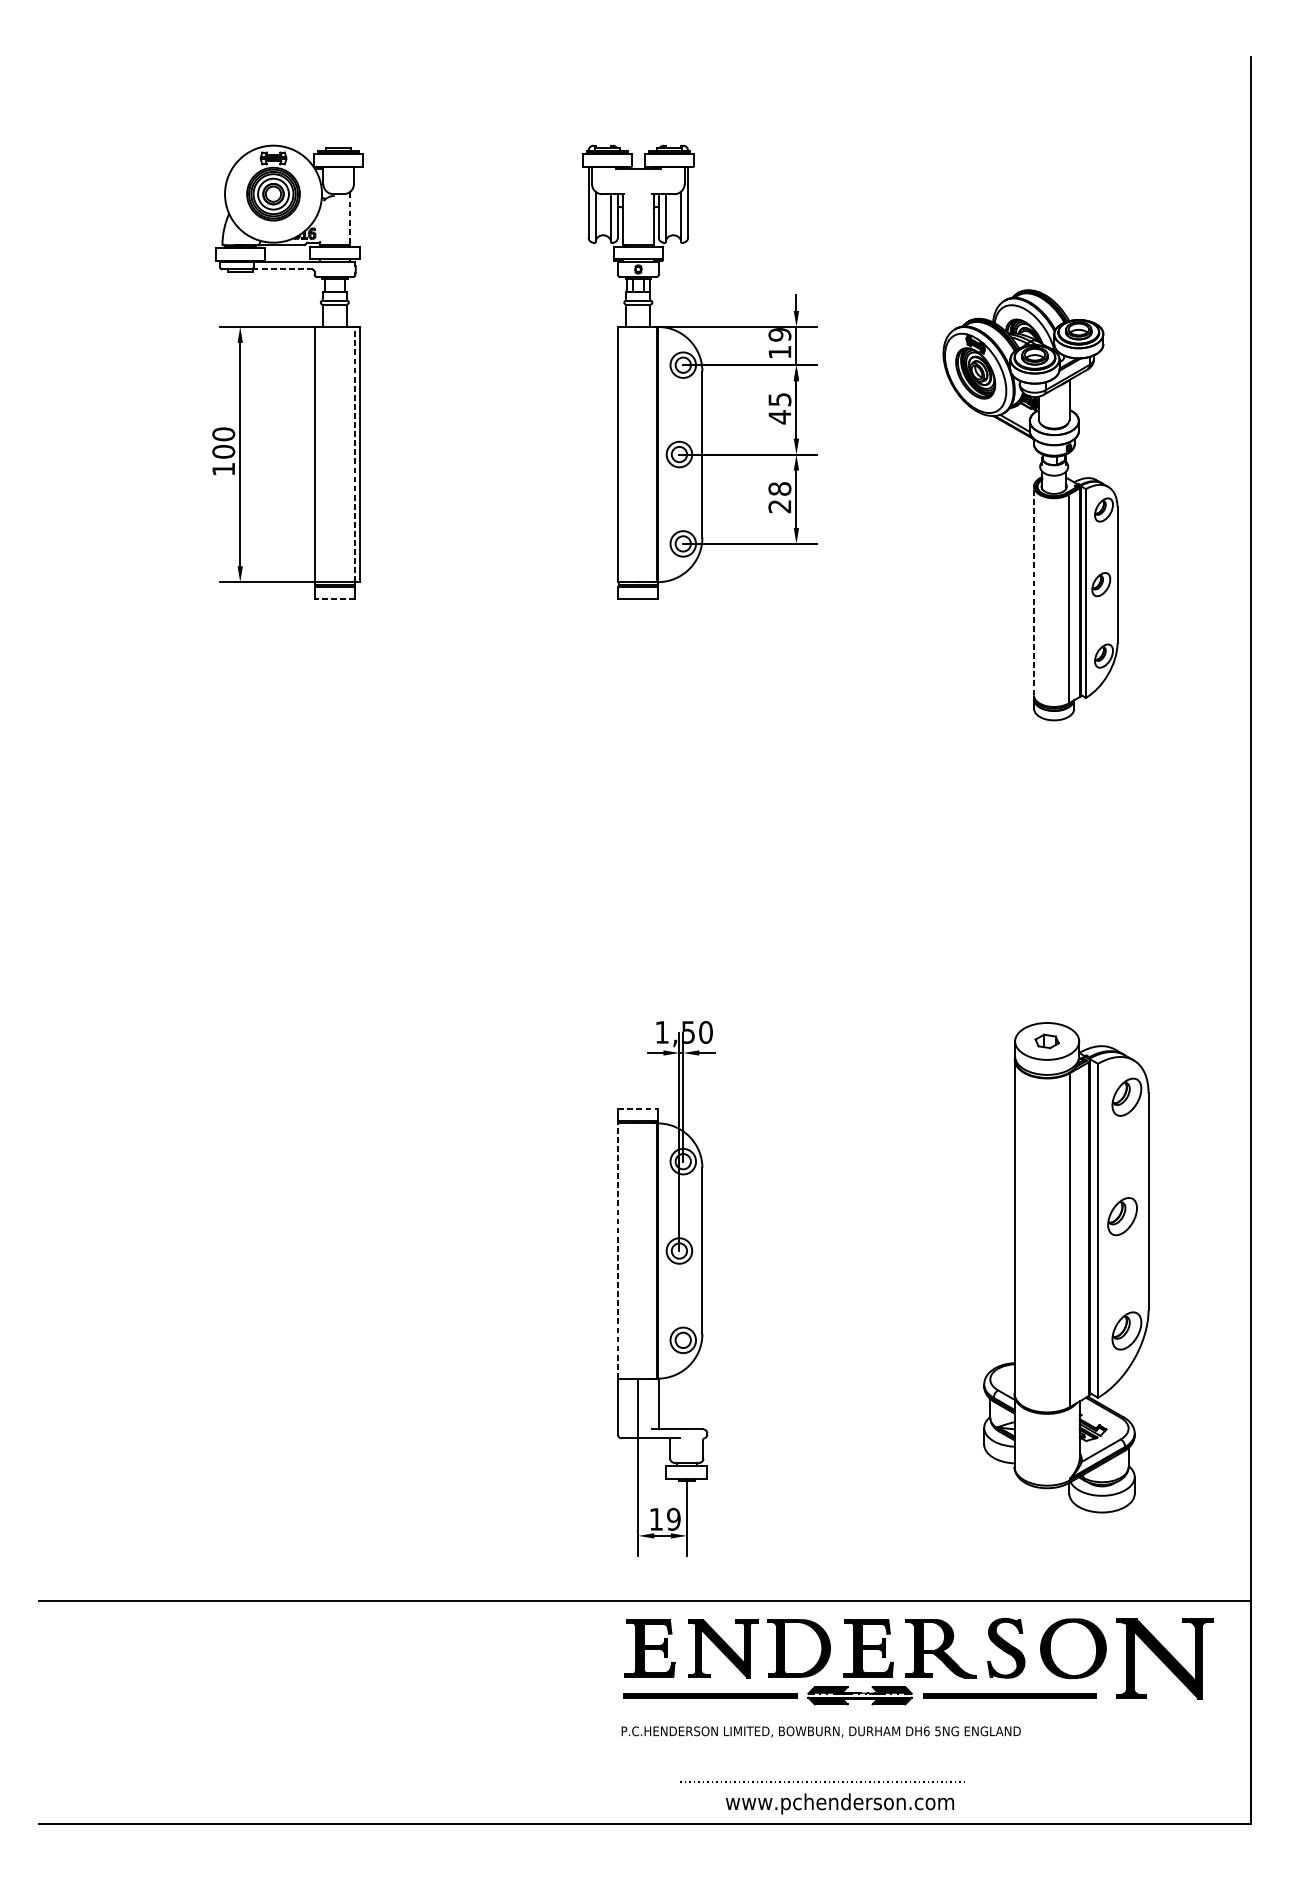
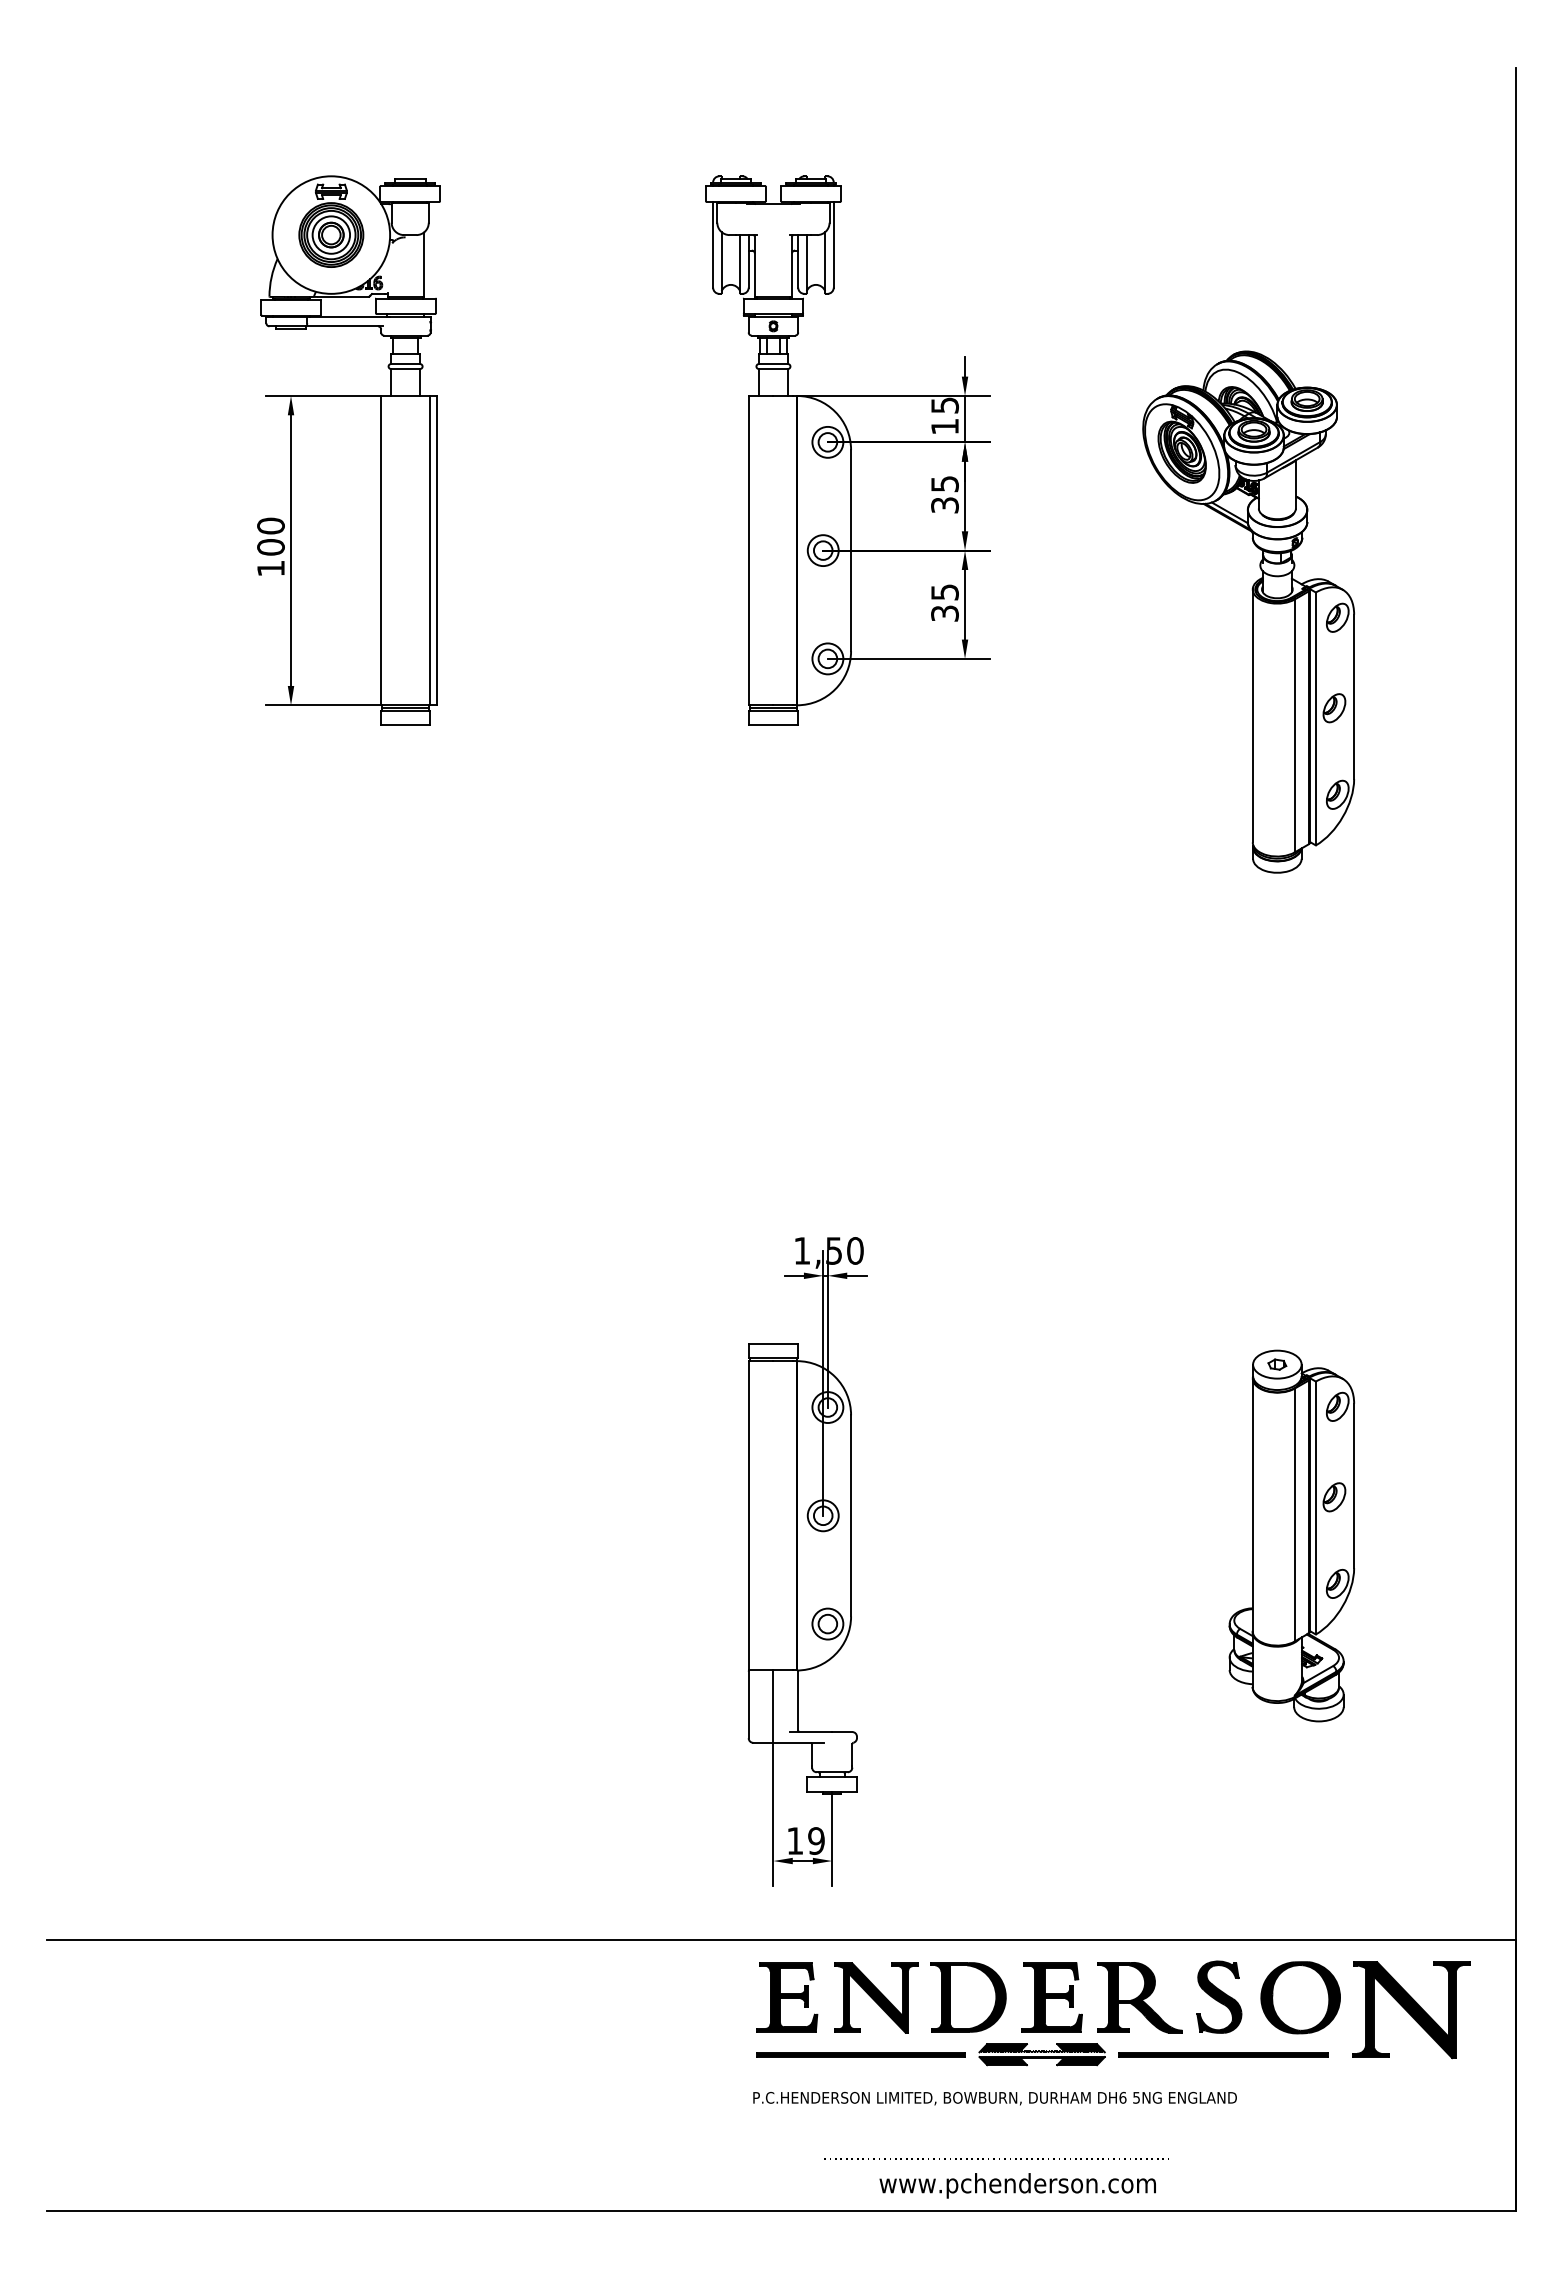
line: (350, 219) -> (424, 265), dashed -> solid
line: (284, 269) -> (344, 326), dashed -> solid
text: (779, 334) -> (944, 405), 19 -> 15
text: (779, 417) -> (944, 505), 45 -> 35
line: (355, 454) -> (430, 550), dashed -> solid
text: (779, 497) -> (944, 602), 28 -> 35
line: (1033, 590) -> (1252, 715), dashed -> solid
line: (334, 598) -> (405, 725), dashed -> solid
line: (638, 1109) -> (773, 1344), dashed -> solid
line: (617, 1250) -> (748, 1515), dashed -> solid
part: (1065, 1267) -> (1291, 1535), size x0.62

